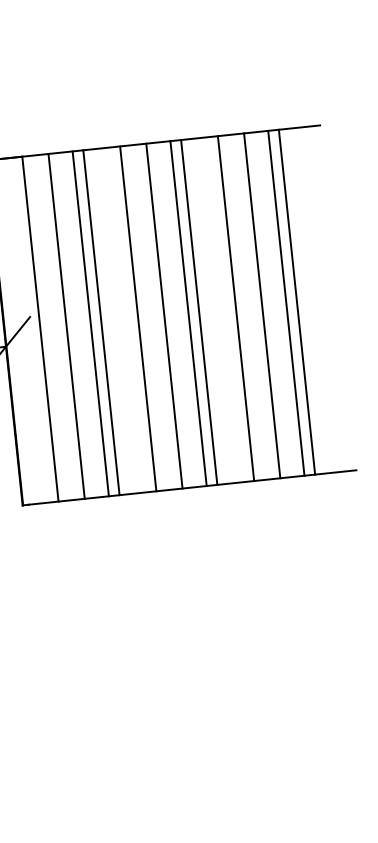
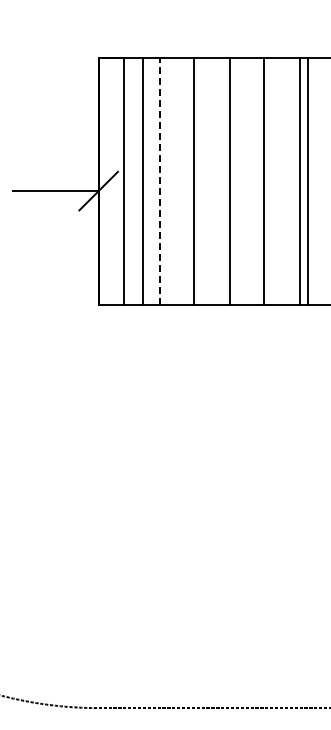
line: (262, 304) -> (283, 180), removed
line: (198, 311) -> (237, 180), removed
line: (164, 315) -> (213, 180), removed
line: (102, 321) -> (168, 180), removed
line: (90, 322) -> (160, 180), solid -> dashed

